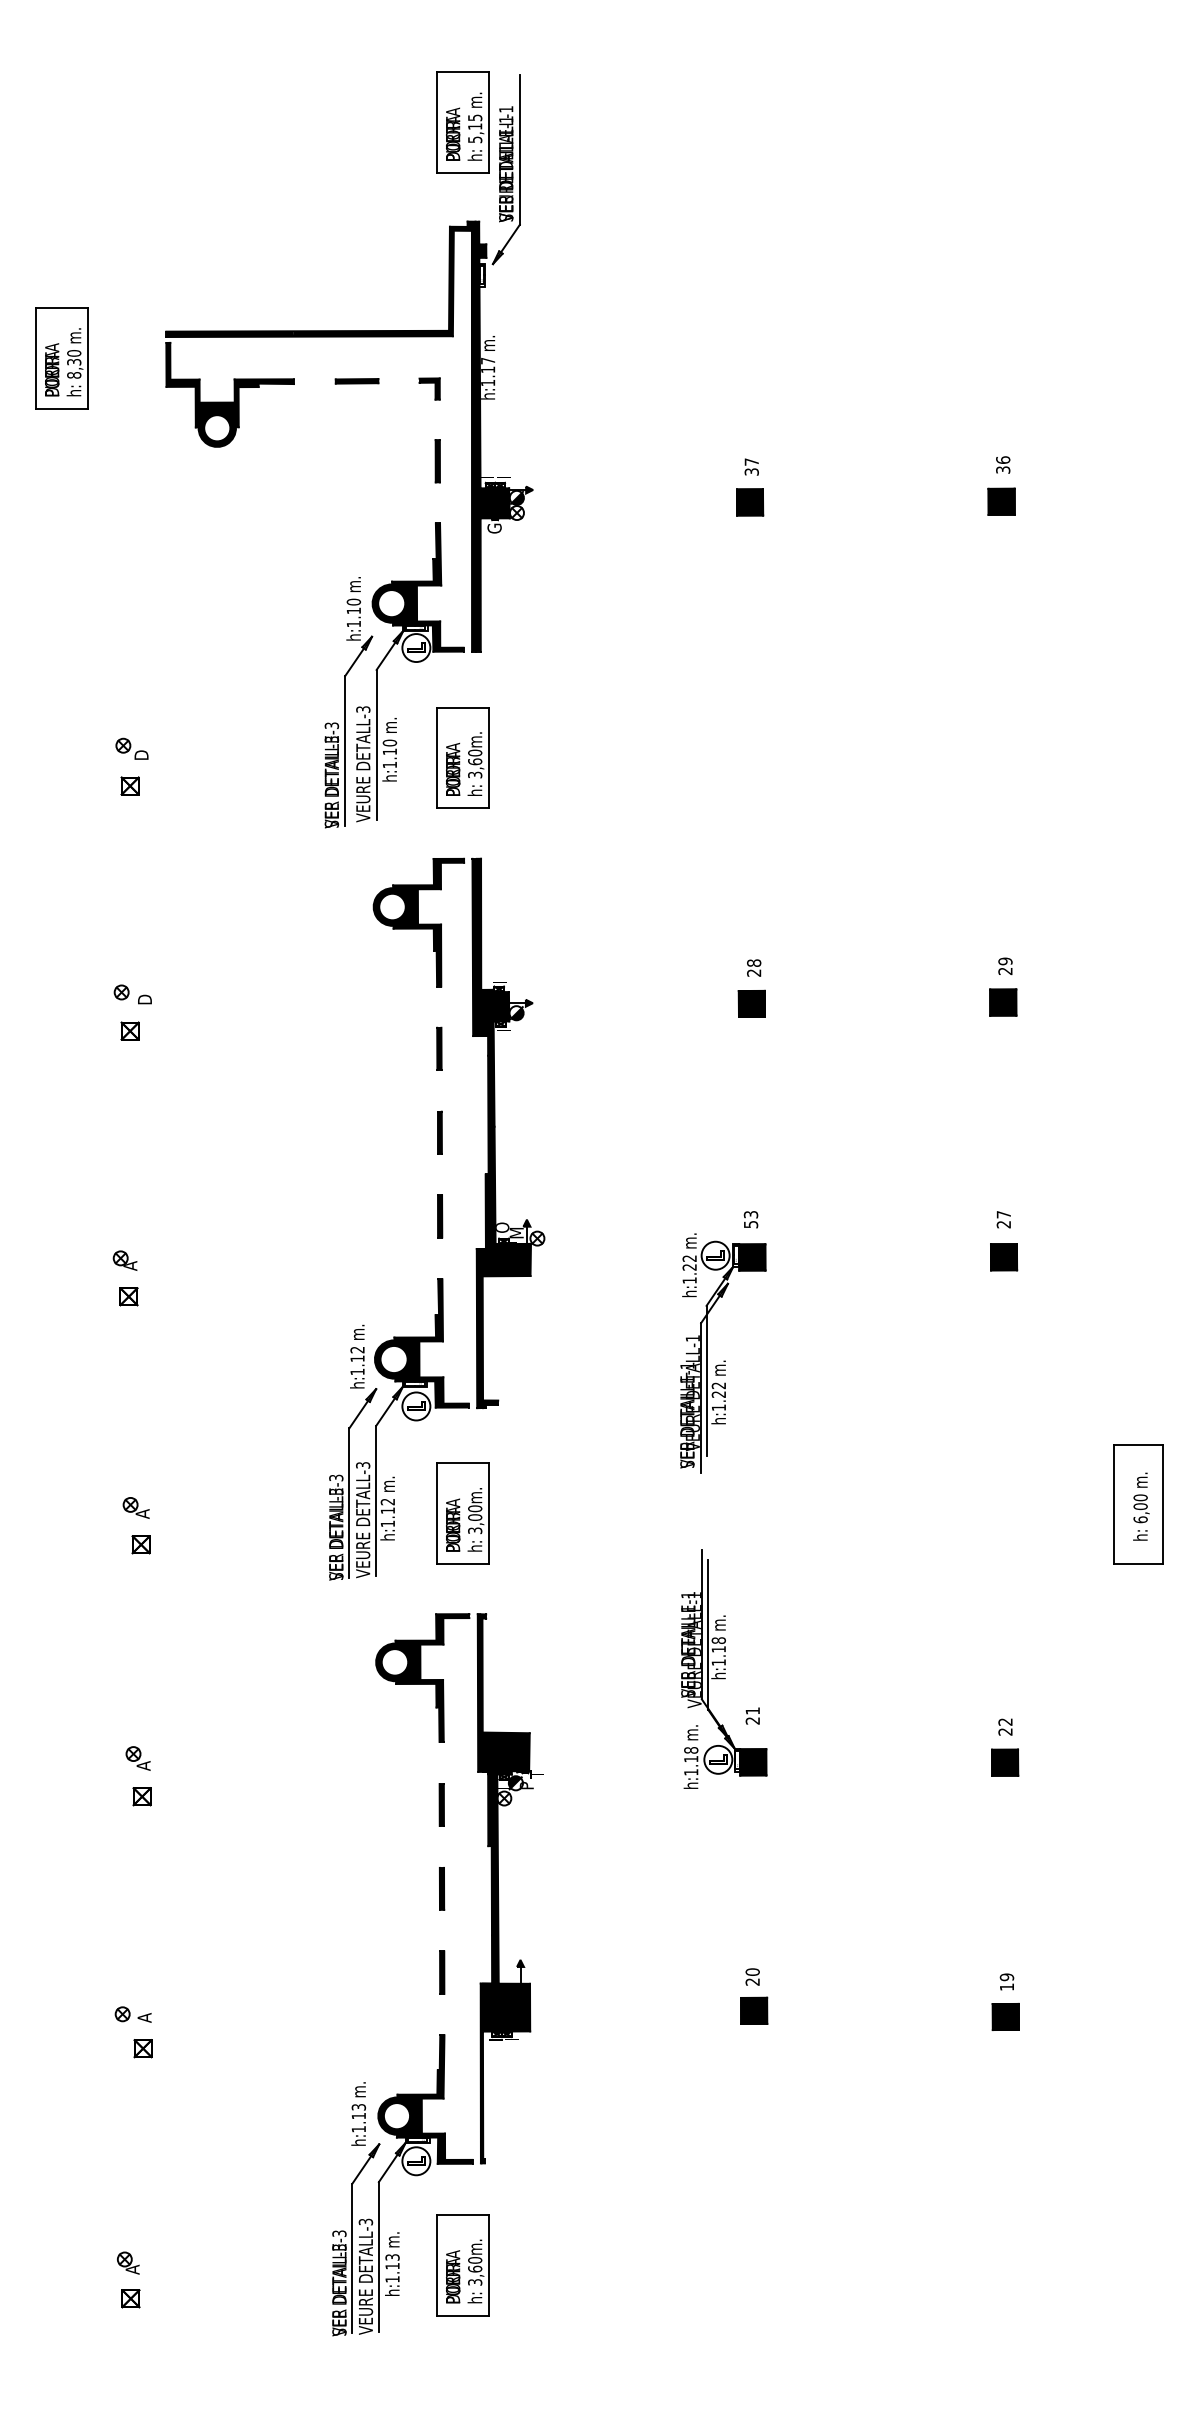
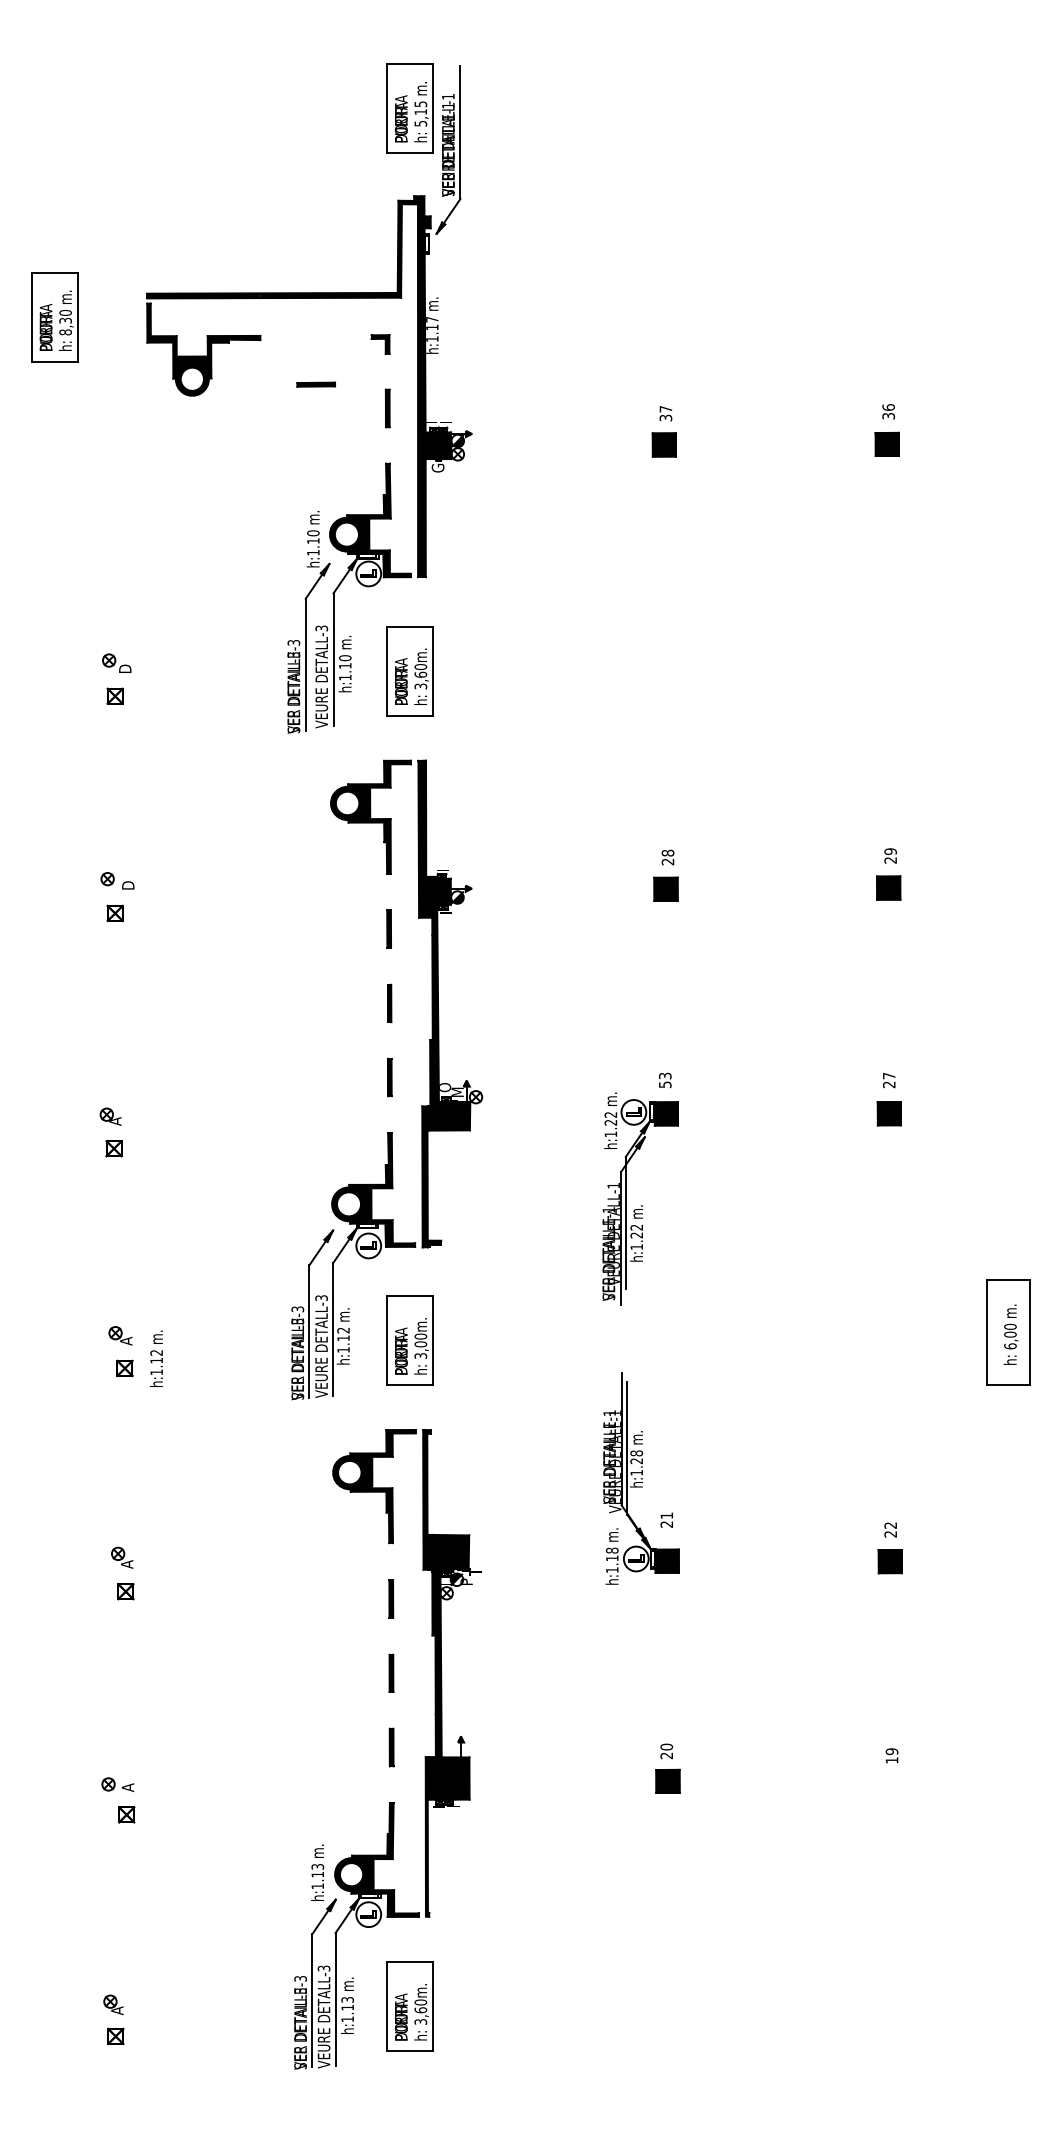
part: (356, 381) -> (315, 384), moved
text: (357, 1356) -> (156, 1358), moved
text: (718, 1649) -> (636, 1461), h:1.18 -> h:1.28
part: (1005, 2016) -> (890, 1786), removed

